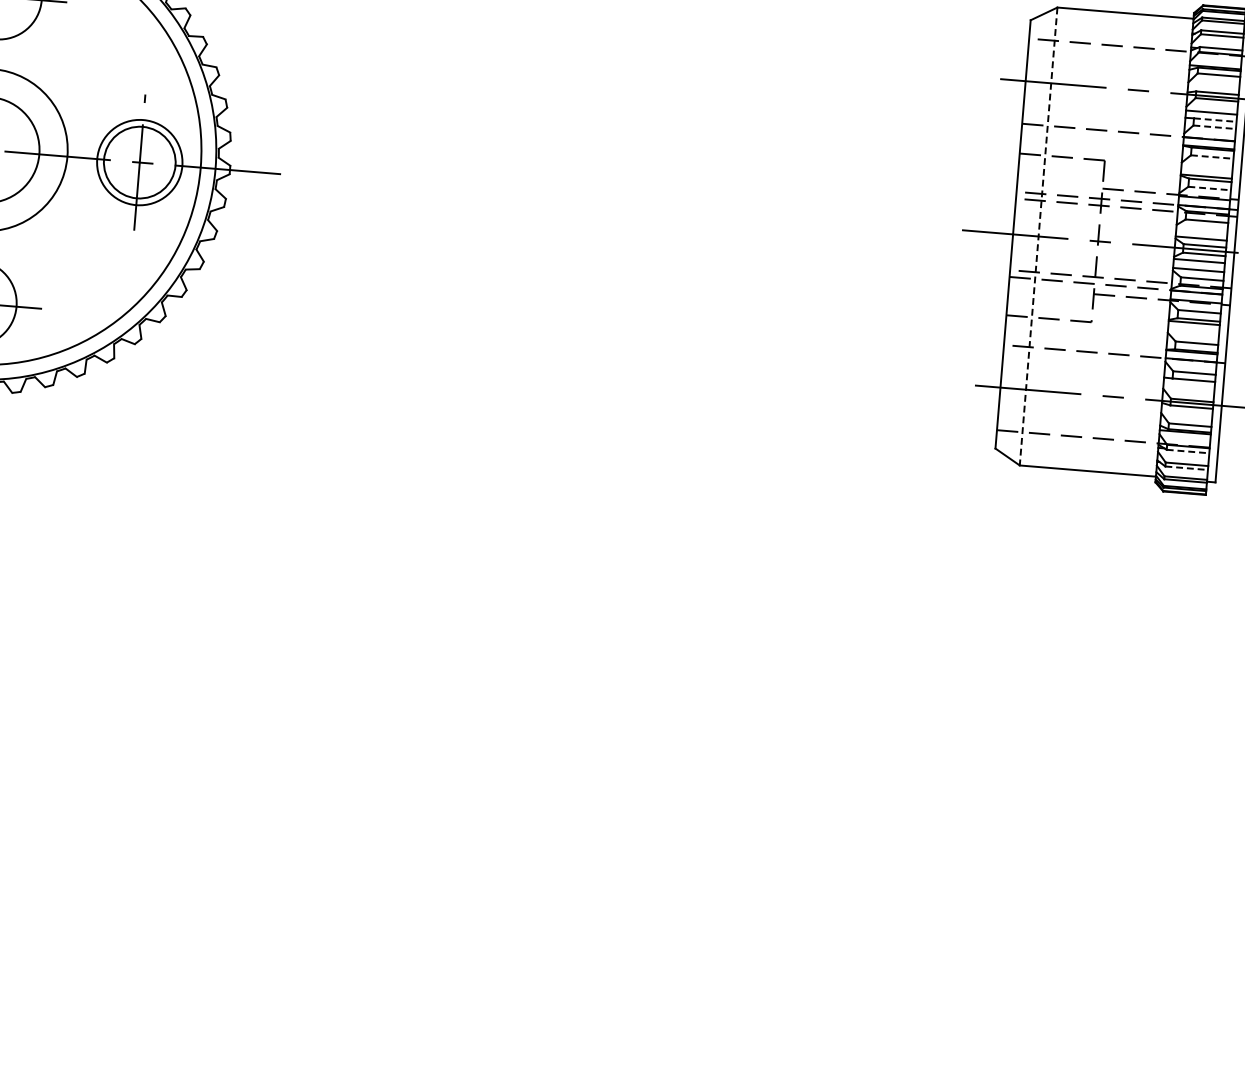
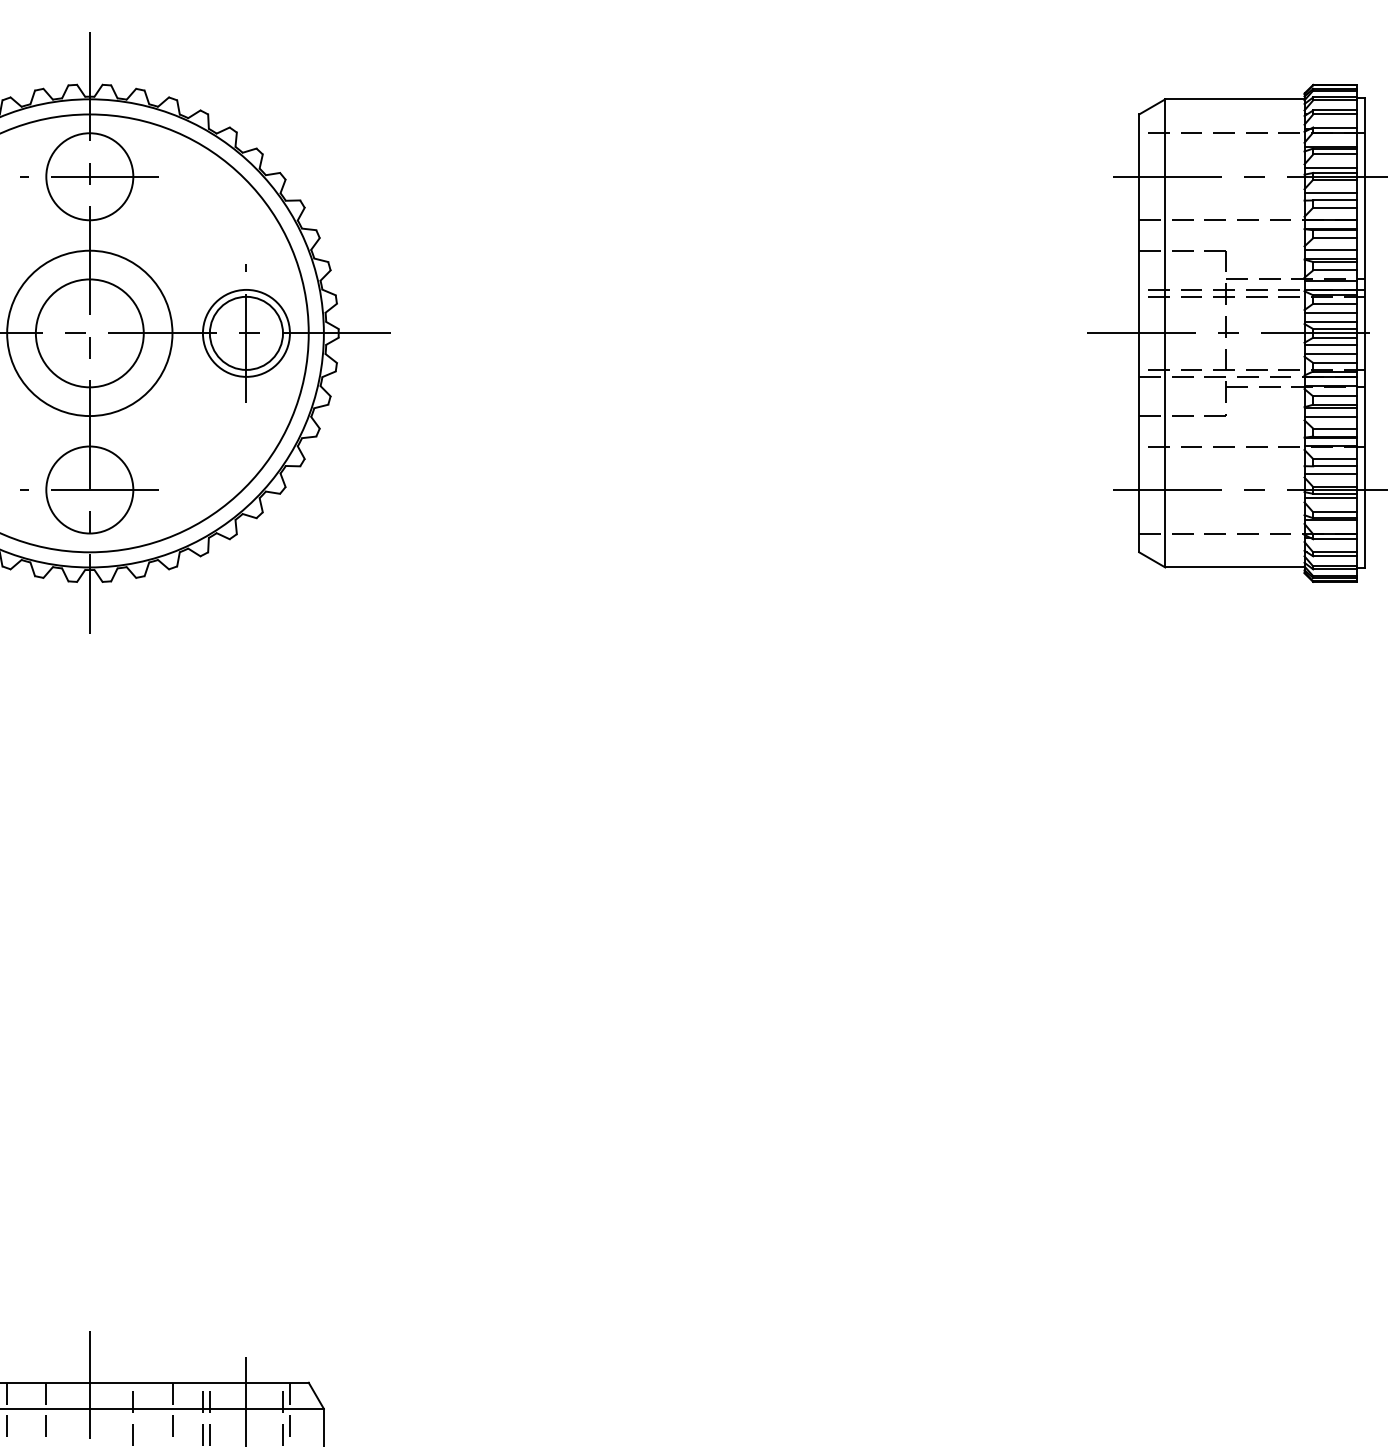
line: (1213, 88) -> (1330, 168), added
line: (1214, 120) -> (1334, 200), dashed -> solid
line: (1214, 126) -> (1334, 207), dashed -> solid
line: (1211, 157) -> (1334, 238), dashed -> solid
line: (1206, 167) -> (1330, 249), added
line: (1209, 188) -> (1334, 270), dashed -> solid
line: (1201, 229) -> (1330, 312), added
line: (1038, 236) -> (1165, 333), dashed -> solid
line: (1193, 331) -> (1330, 416), added
line: (1188, 386) -> (1330, 473), added
line: (1186, 411) -> (1330, 498), added
line: (1187, 451) -> (1334, 539), dashed -> solid
line: (1186, 468) -> (1334, 556), dashed -> solid

